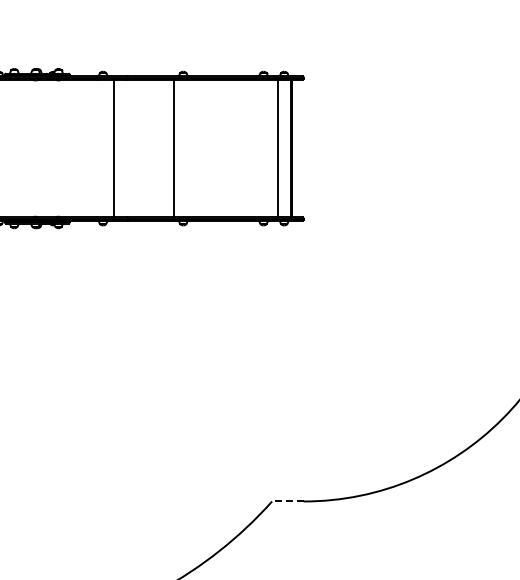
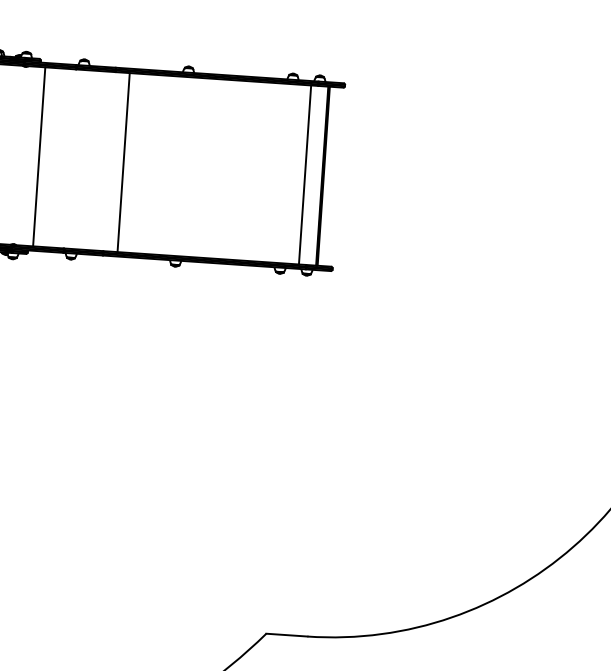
line: (113, 148) -> (39, 156), moved
line: (174, 148) -> (123, 162), moved
line: (287, 501) -> (286, 635), dashed -> solid

